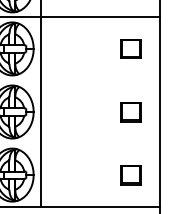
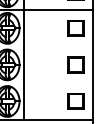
part: (130, 49) -> (75, 28), size x1.43
part: (130, 111) -> (75, 64), size x1.43
part: (130, 175) -> (75, 101), size x1.43

